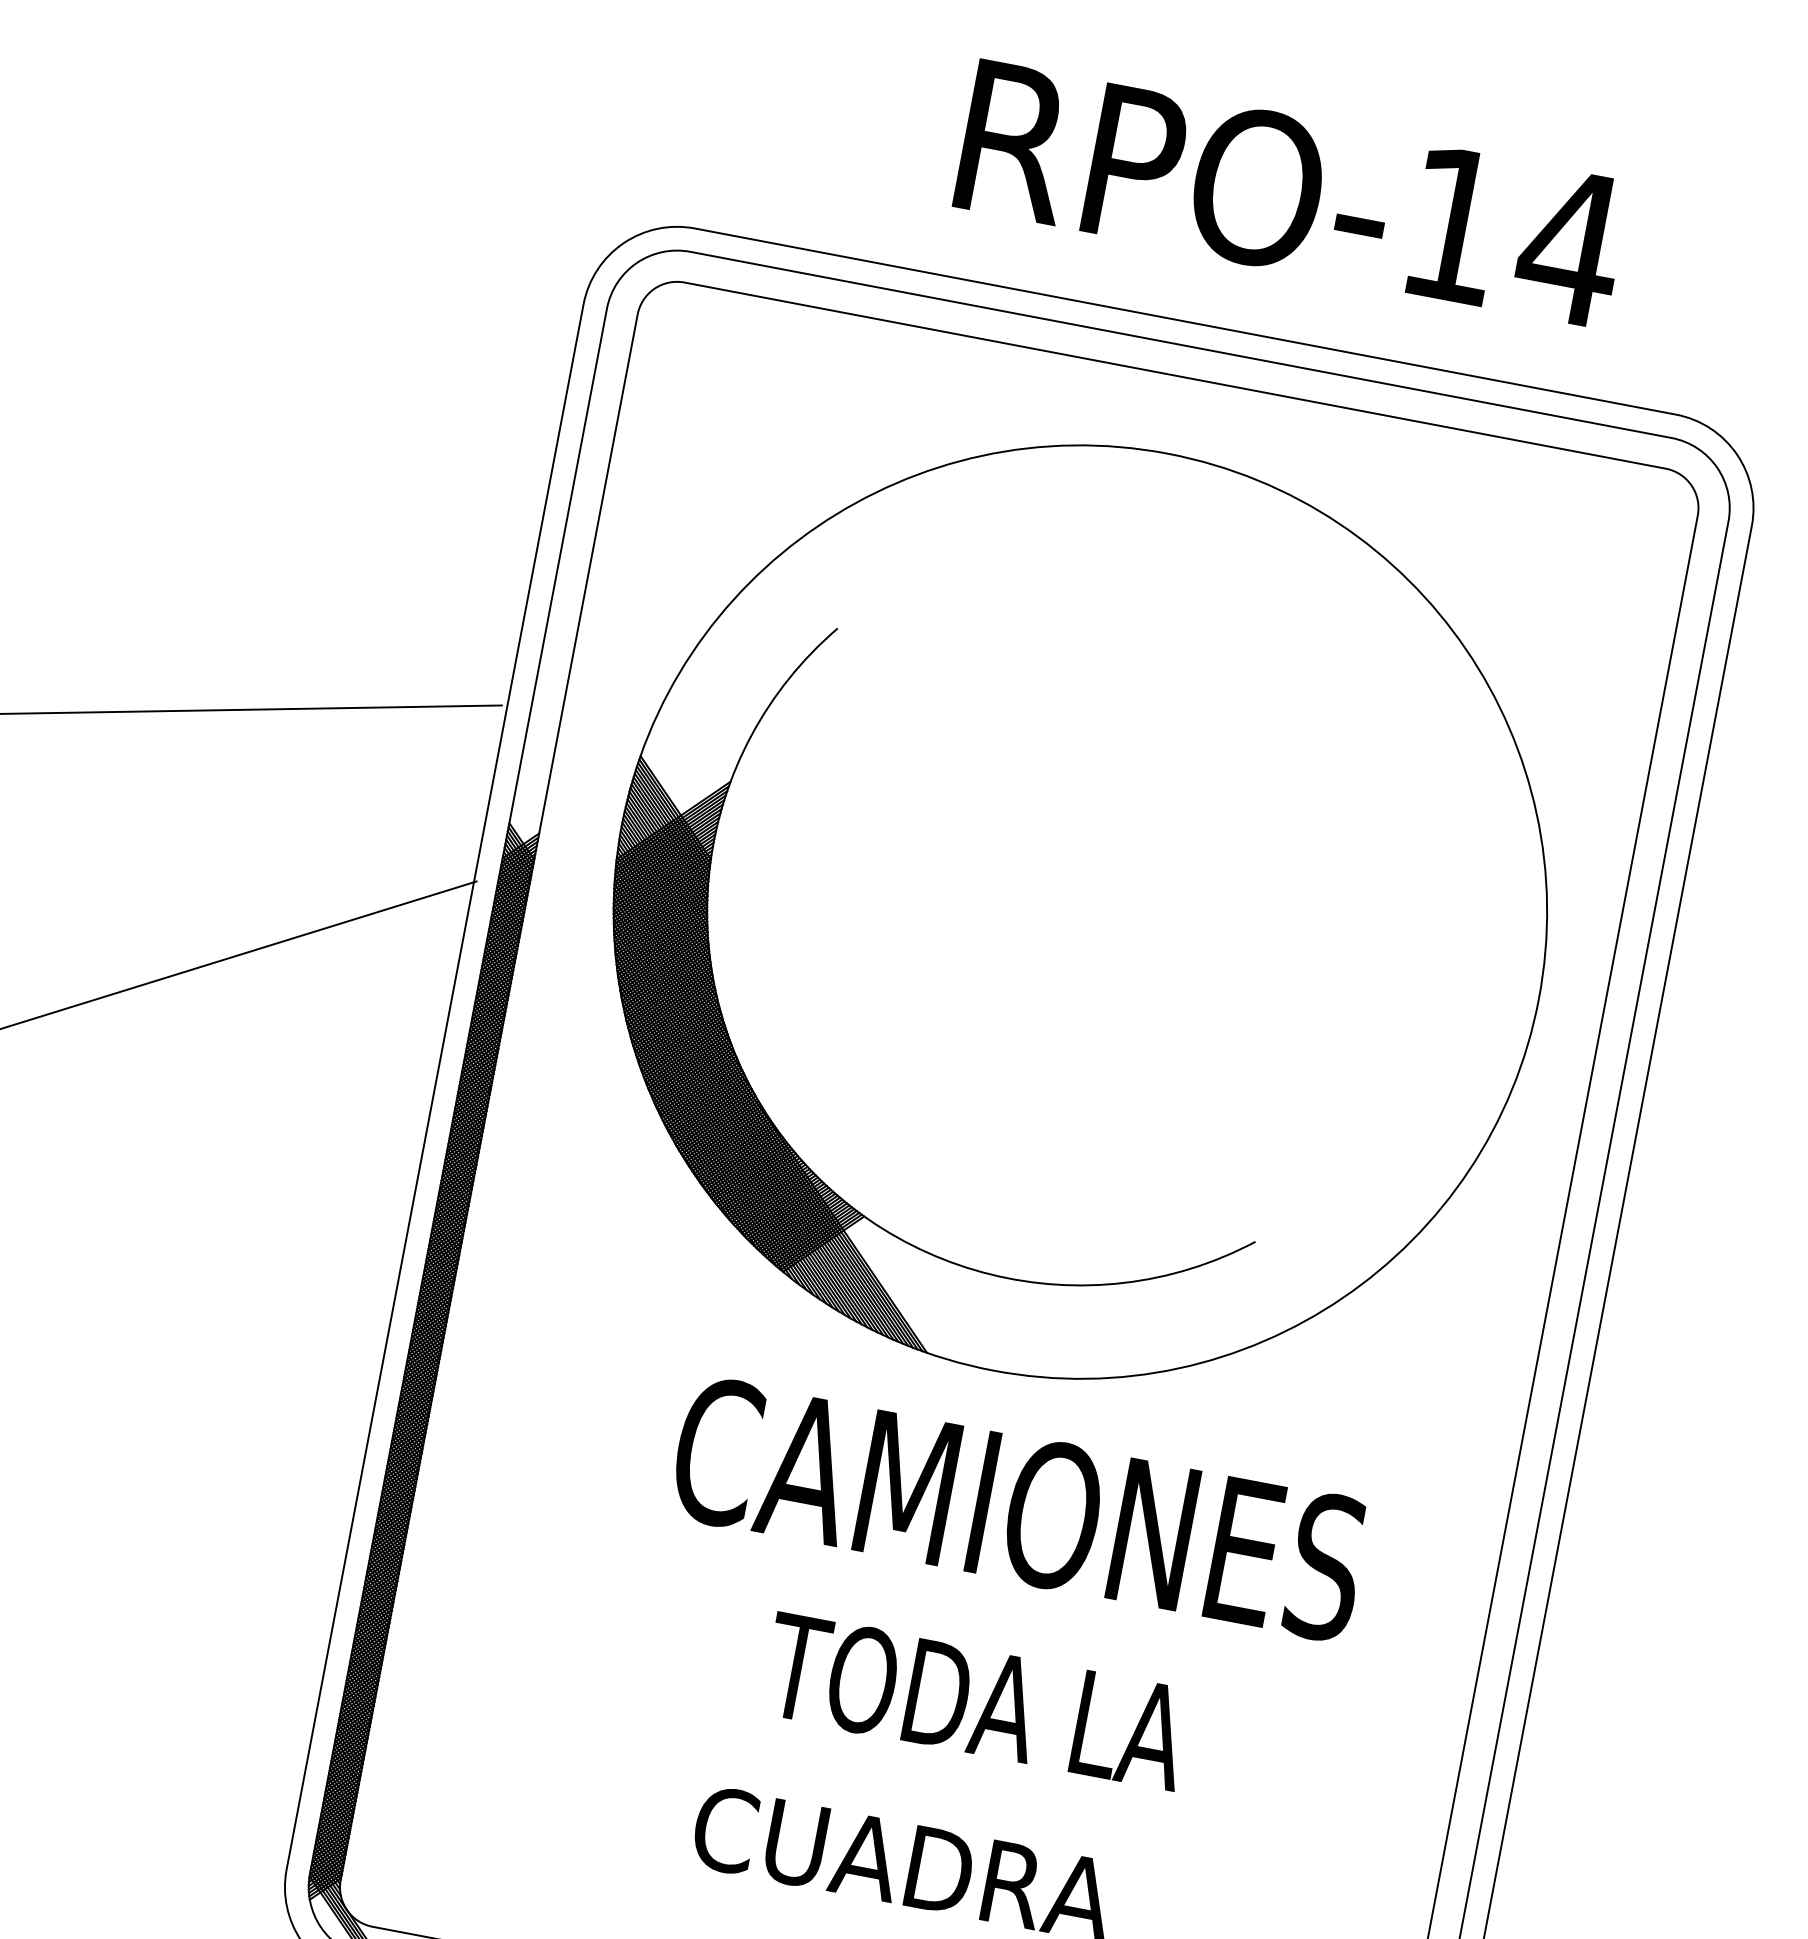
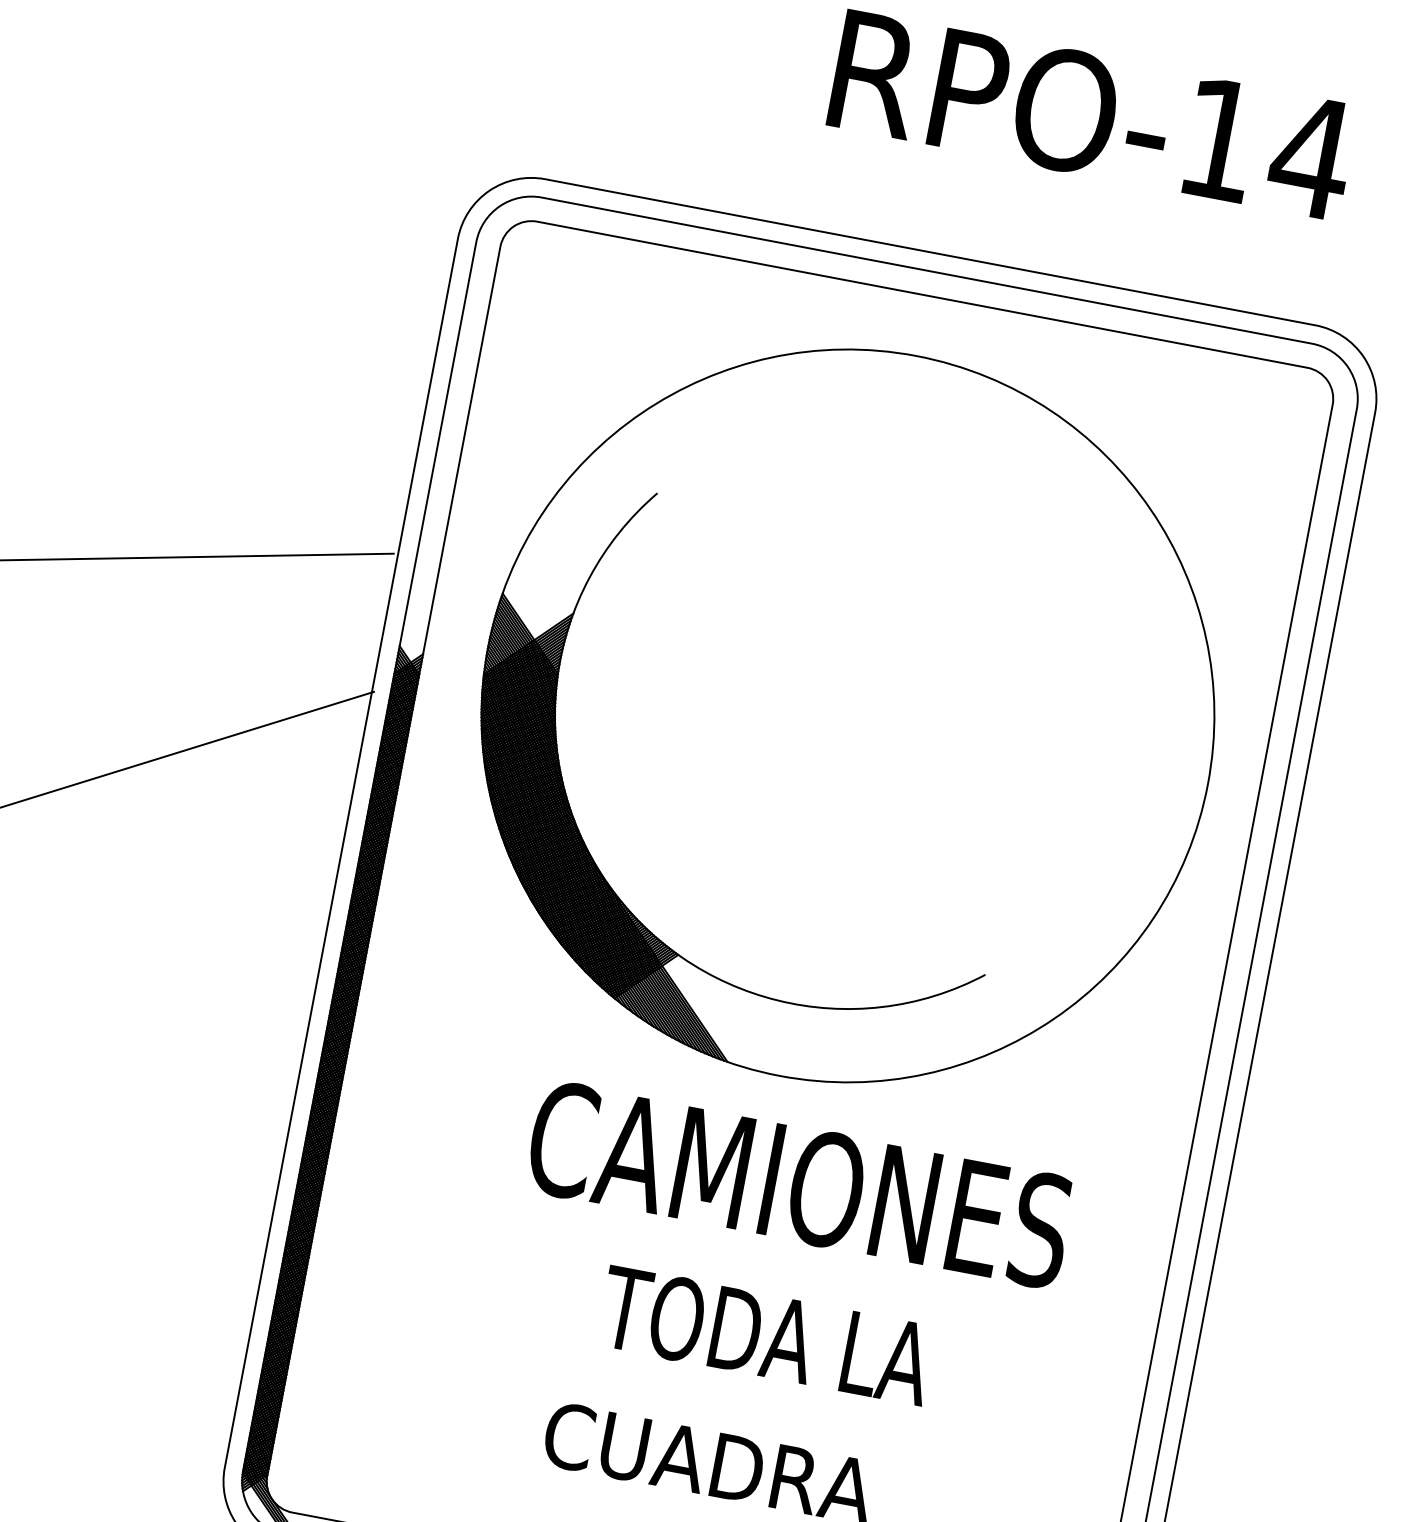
text: (1282, 192) -> (1085, 114), moved

